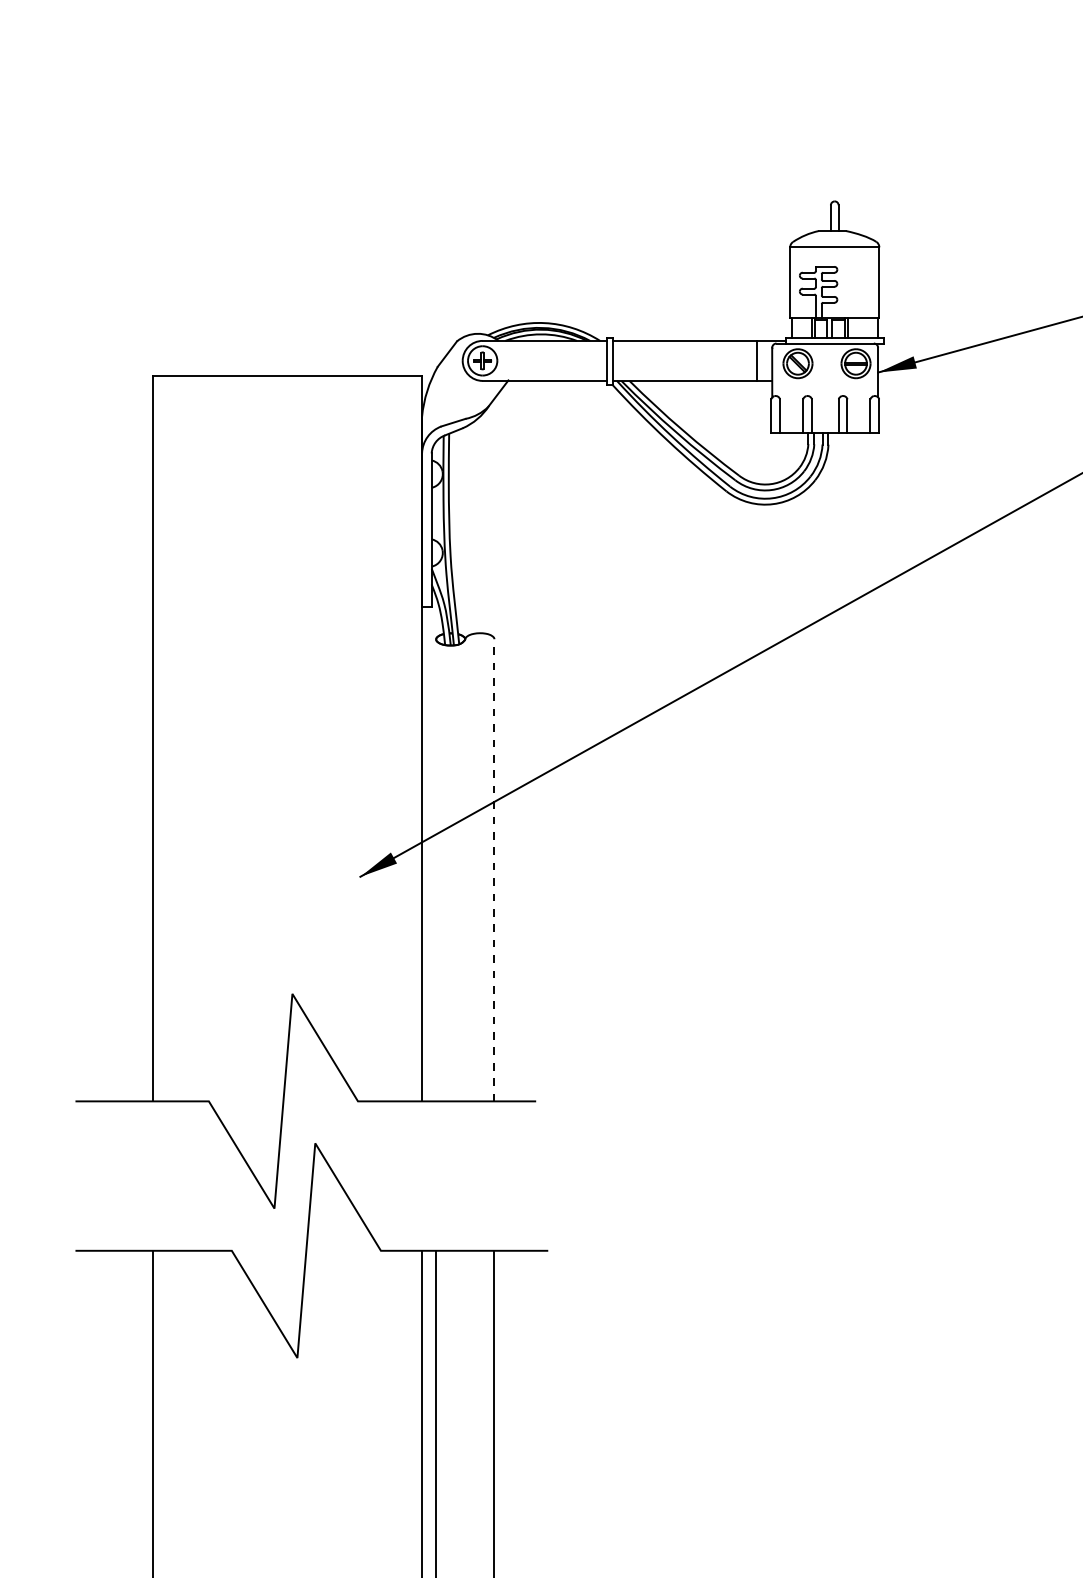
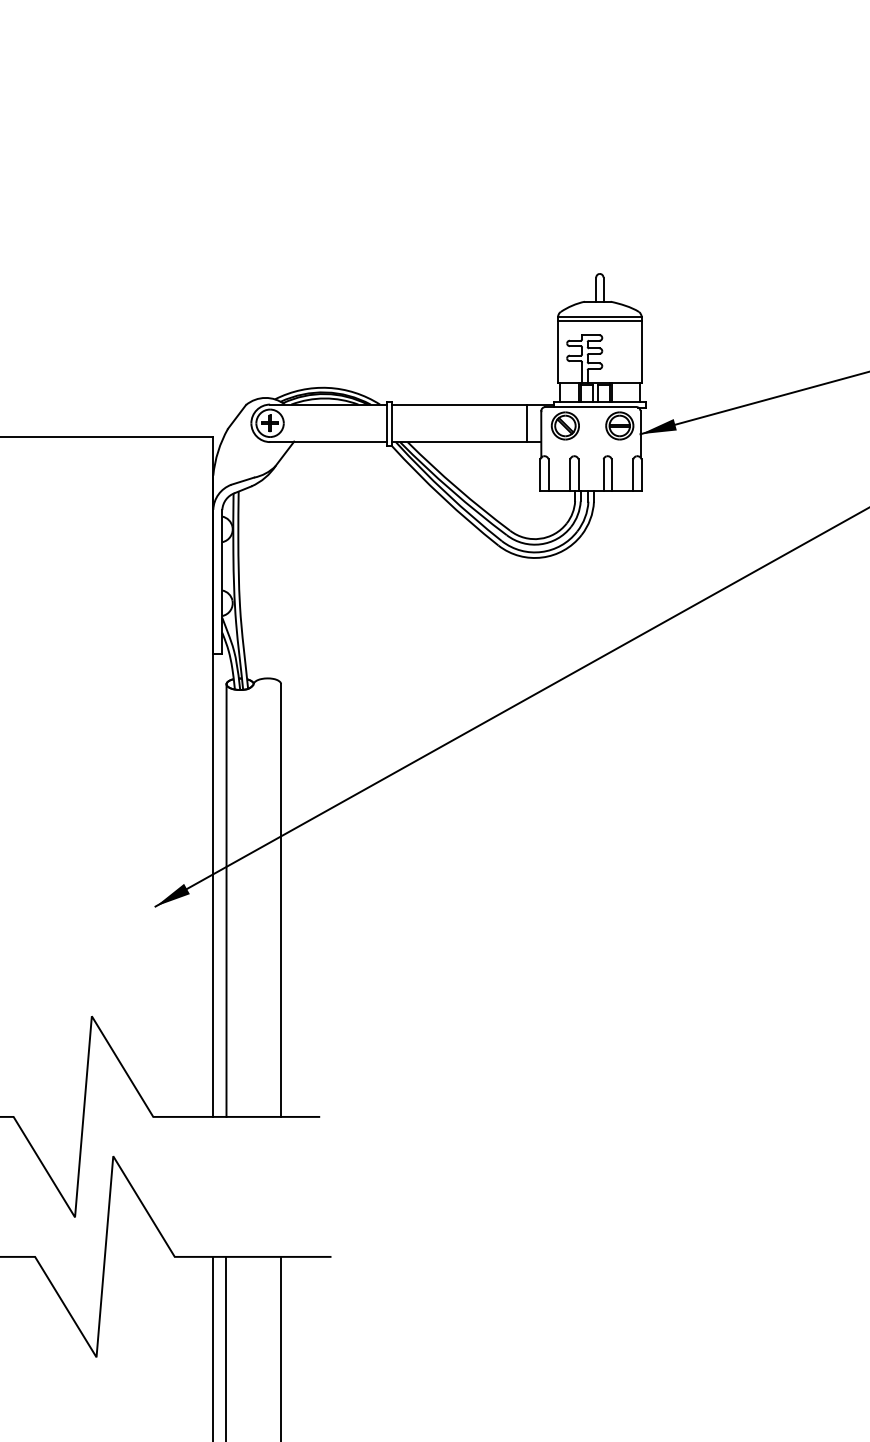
line: (834, 251) -> (599, 320), added
line: (494, 869) -> (281, 899), dashed -> solid
line: (436, 870) -> (226, 900), added

